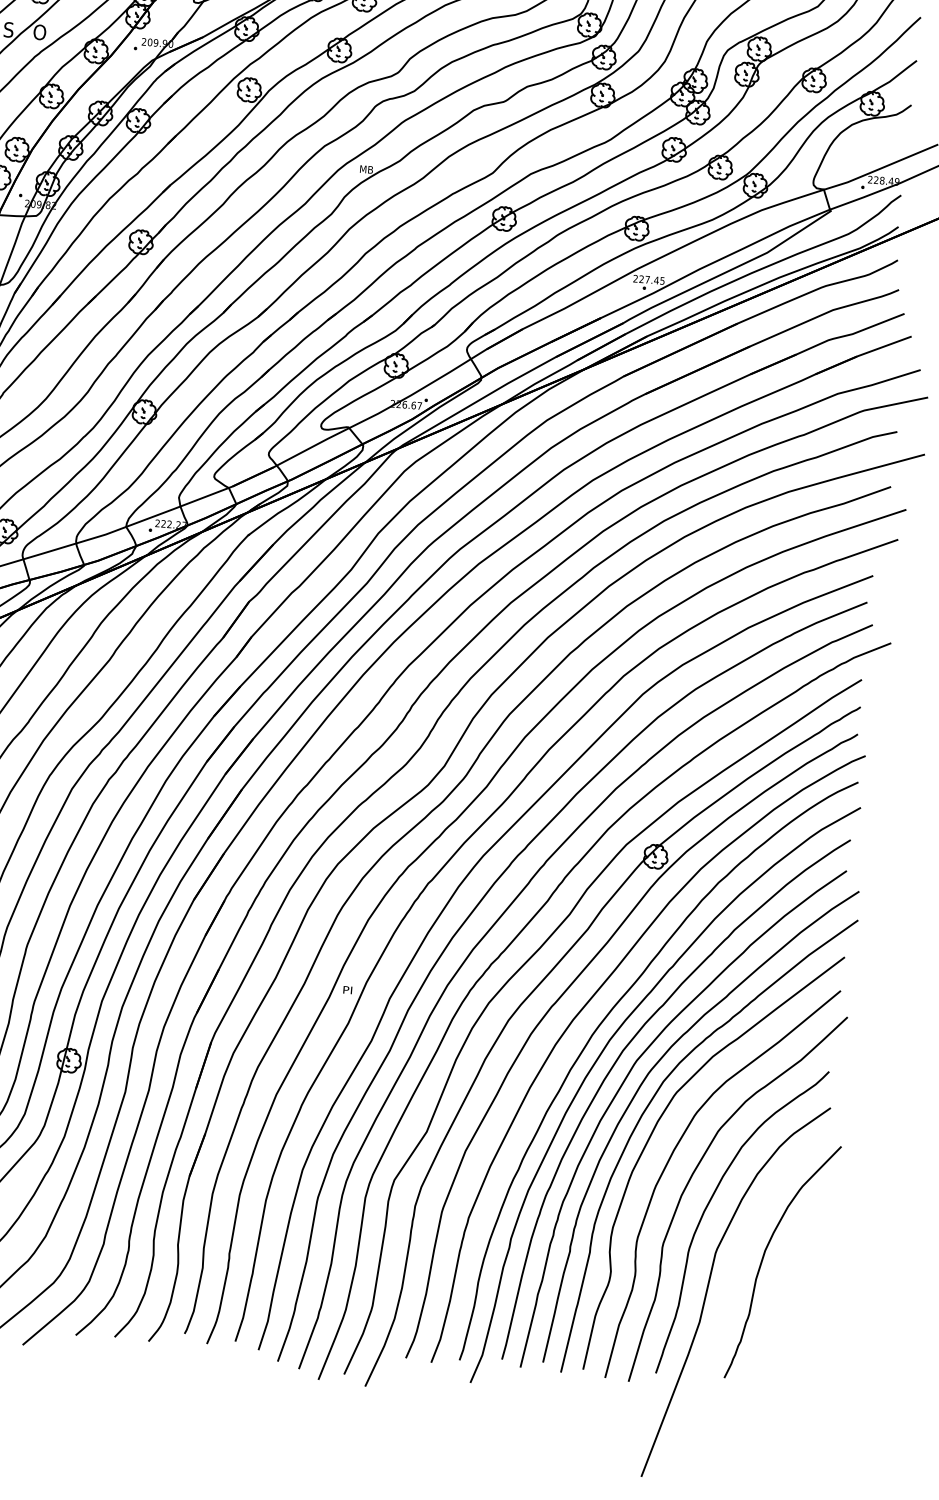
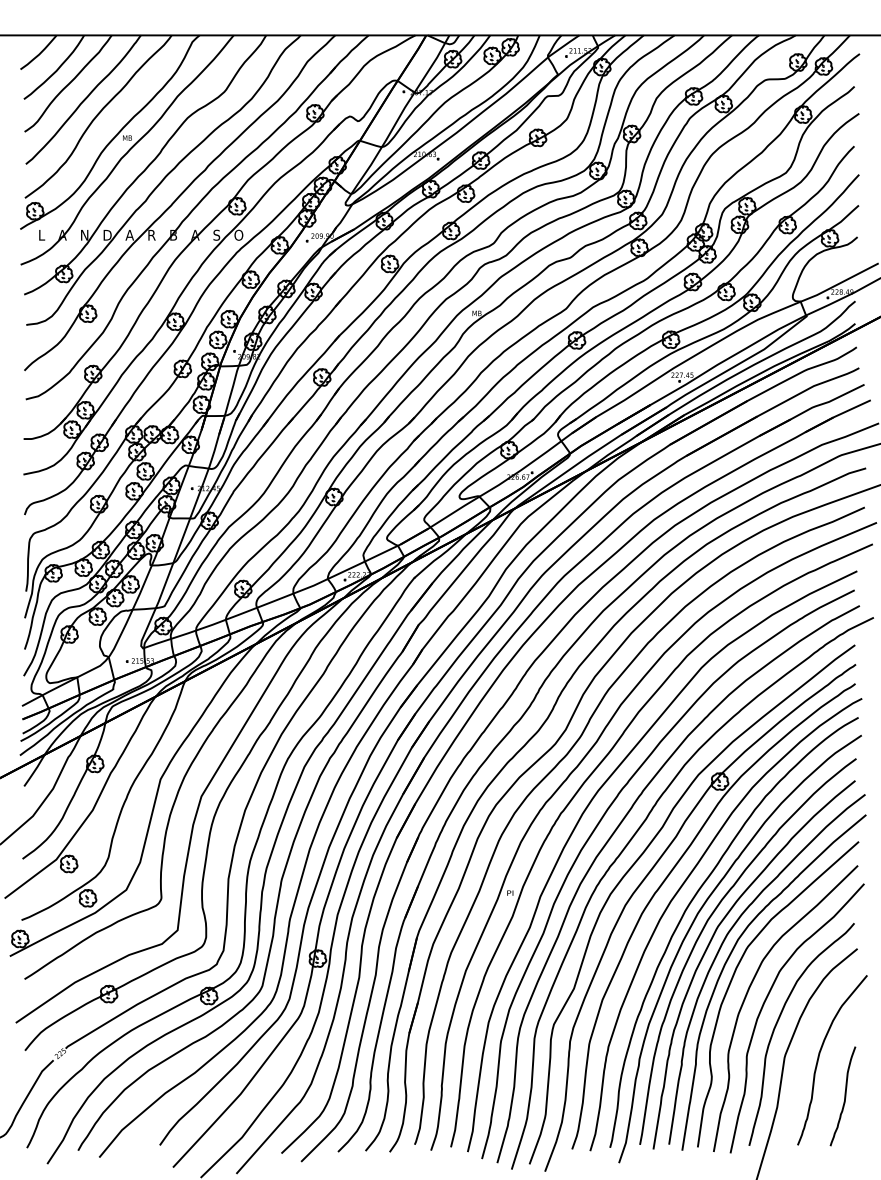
curve: (795, 1314) -> (844, 1096), added

